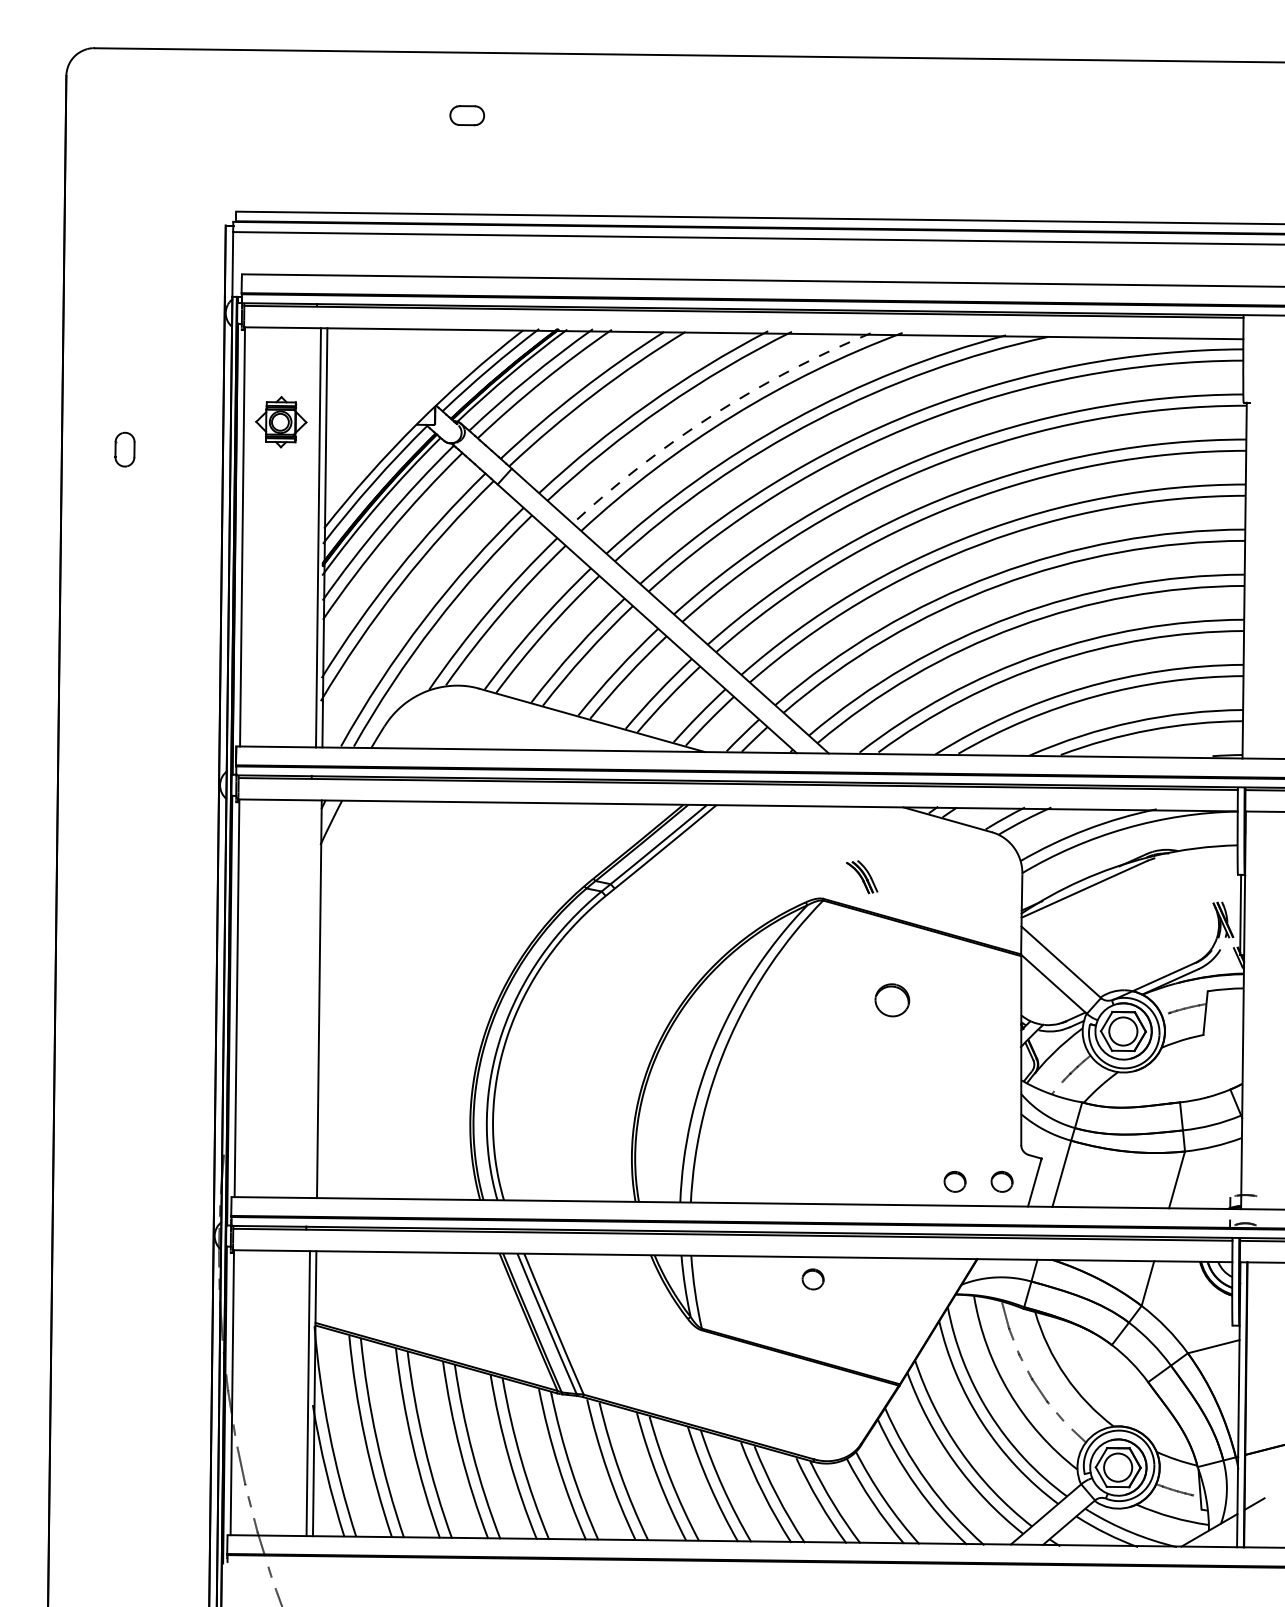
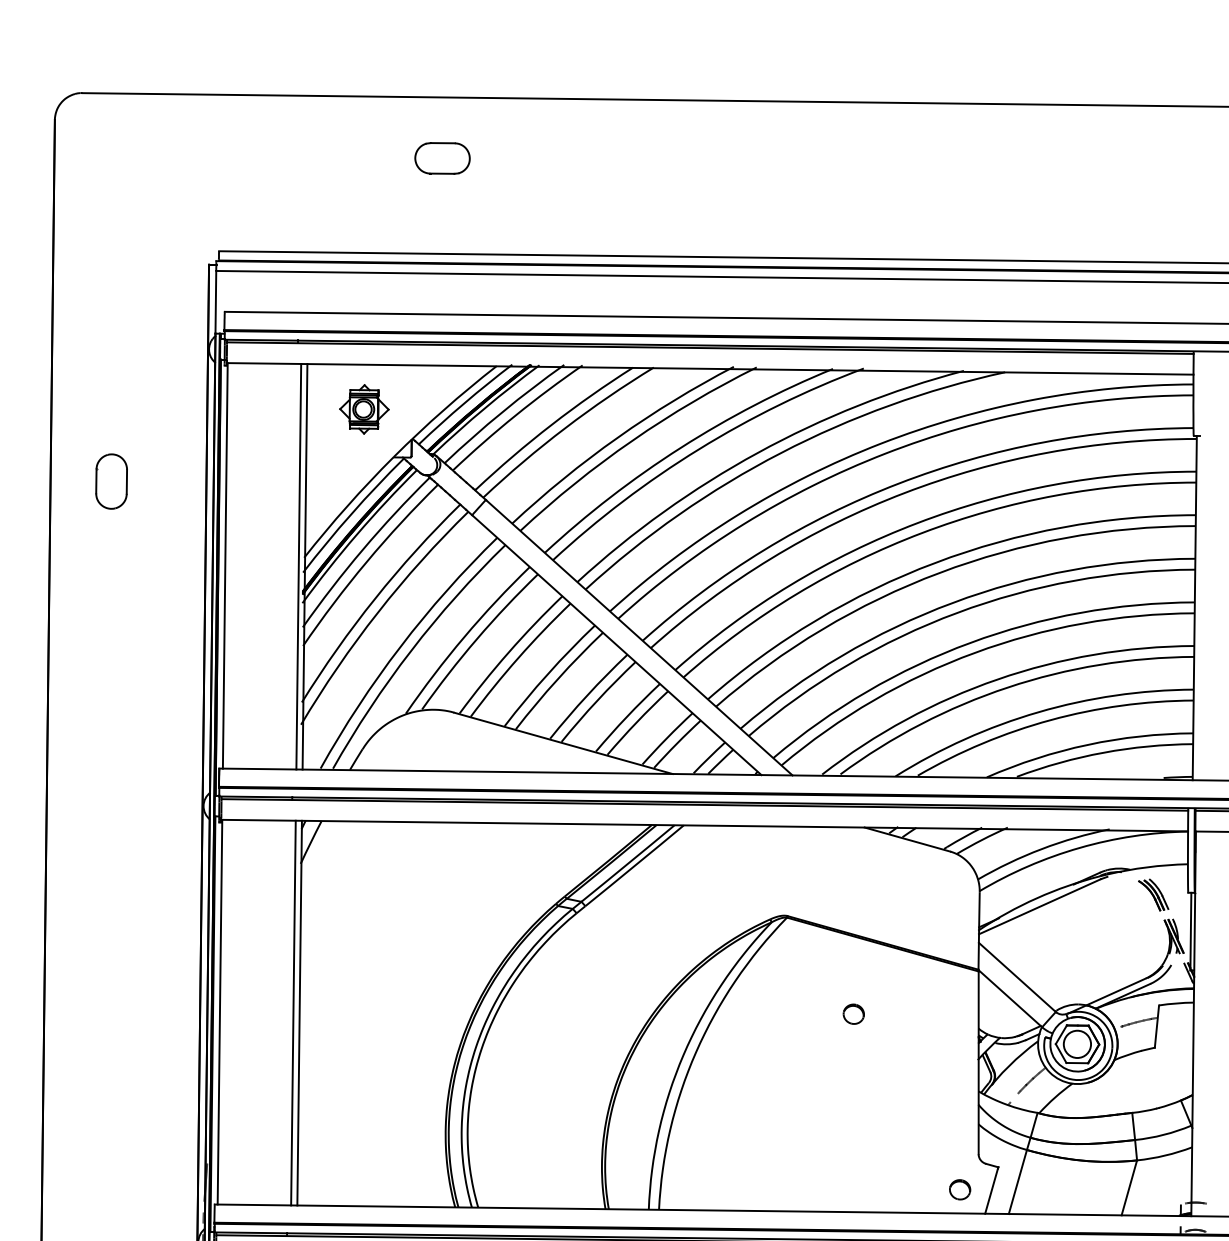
part: (467, 115) -> (442, 158), size x1.67
arc: (713, 415) -> (680, 448), dashed -> solid
part: (281, 422) -> (364, 409), moved
part: (124, 449) -> (111, 481), size x1.67
part: (862, 877) -> (1153, 895), moved
line: (312, 999) -> (292, 1013), added
part: (891, 1000) -> (853, 1014), size x0.62
part: (954, 1181) -> (914, 1189), removed

